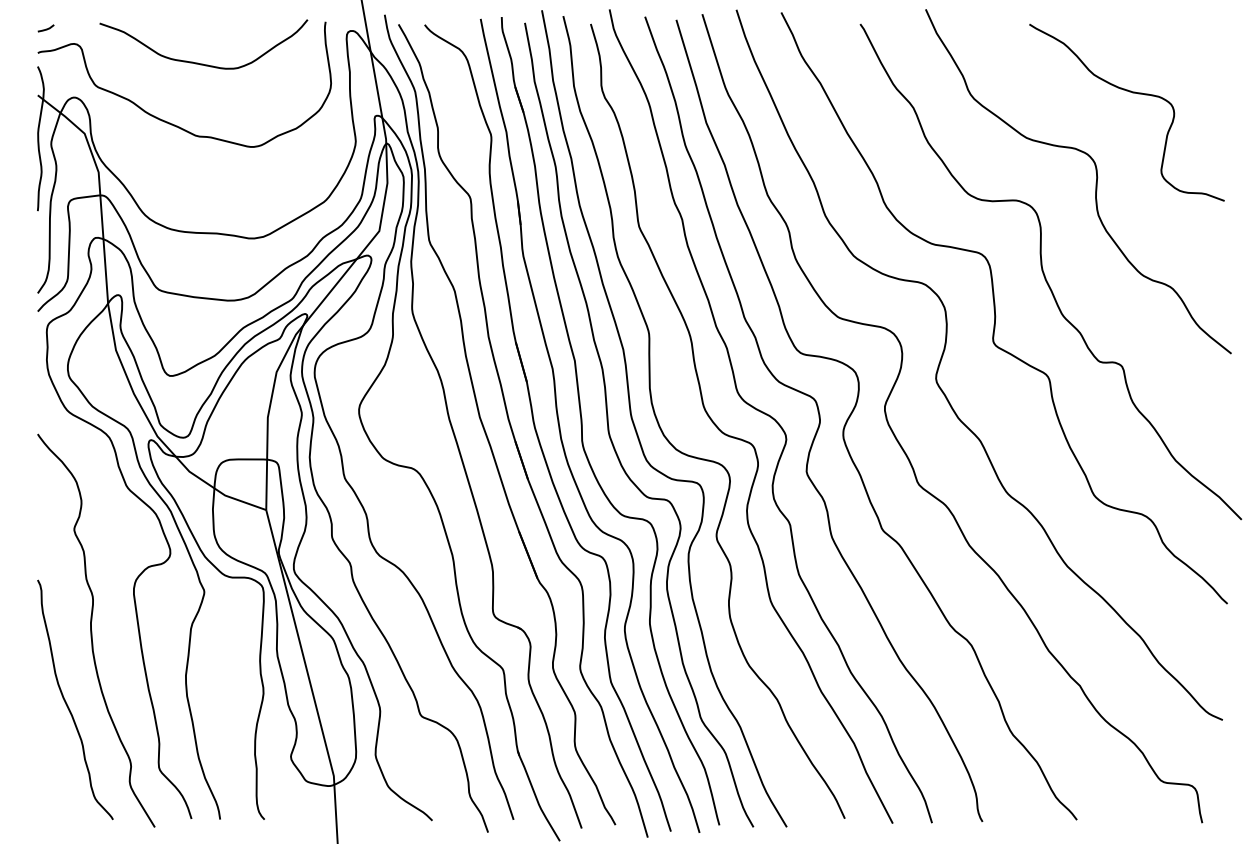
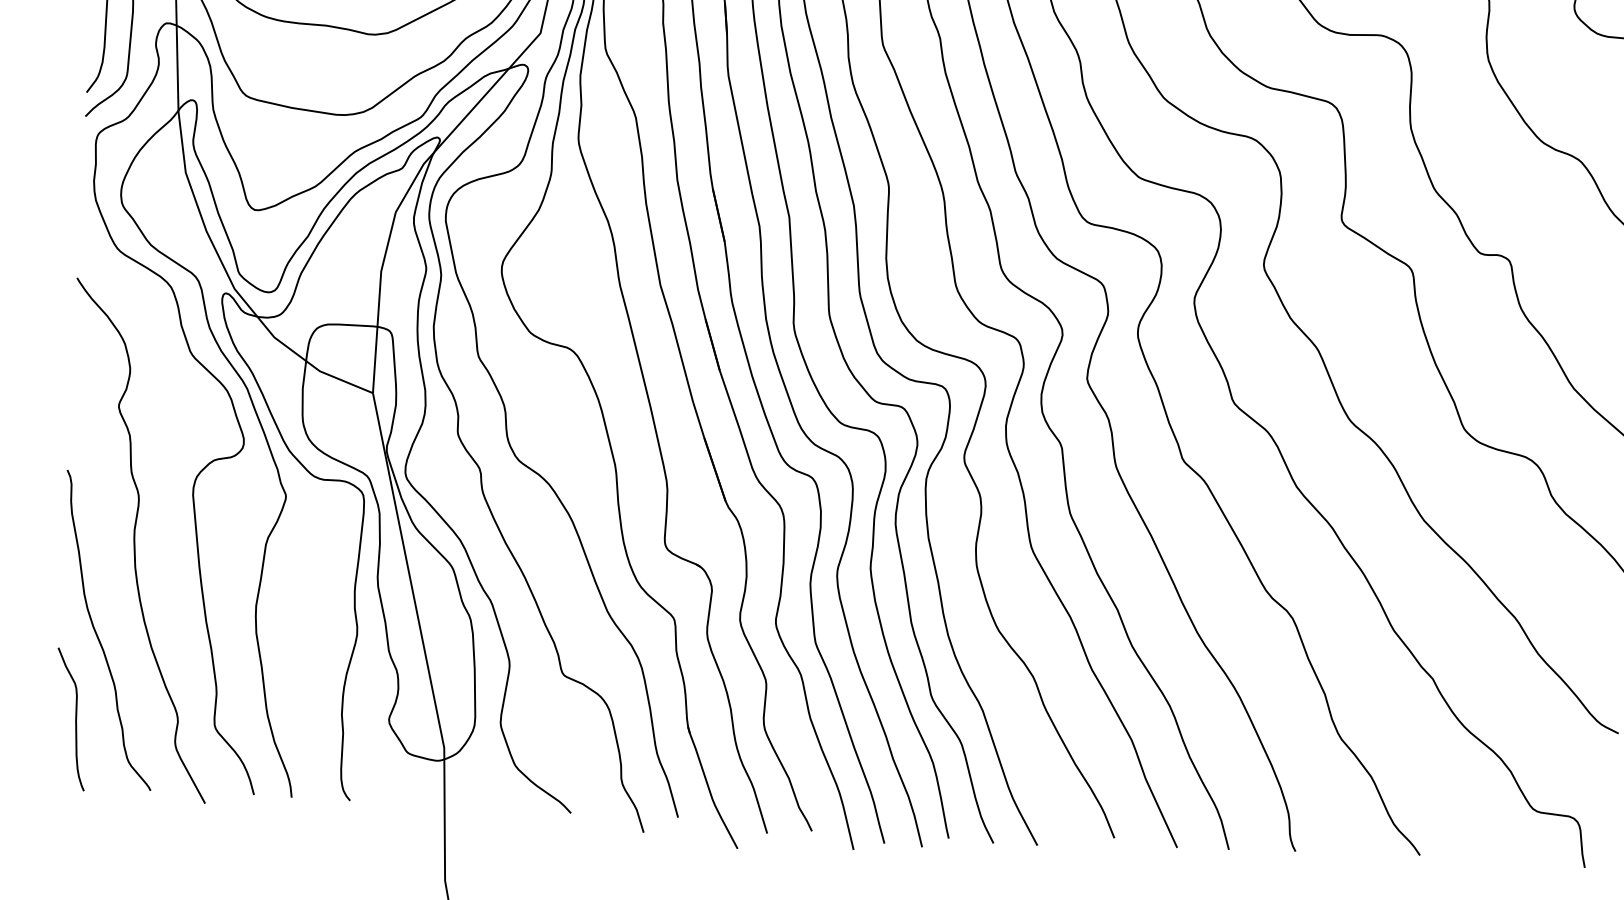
curve: (53, 768) -> (75, 719), added

